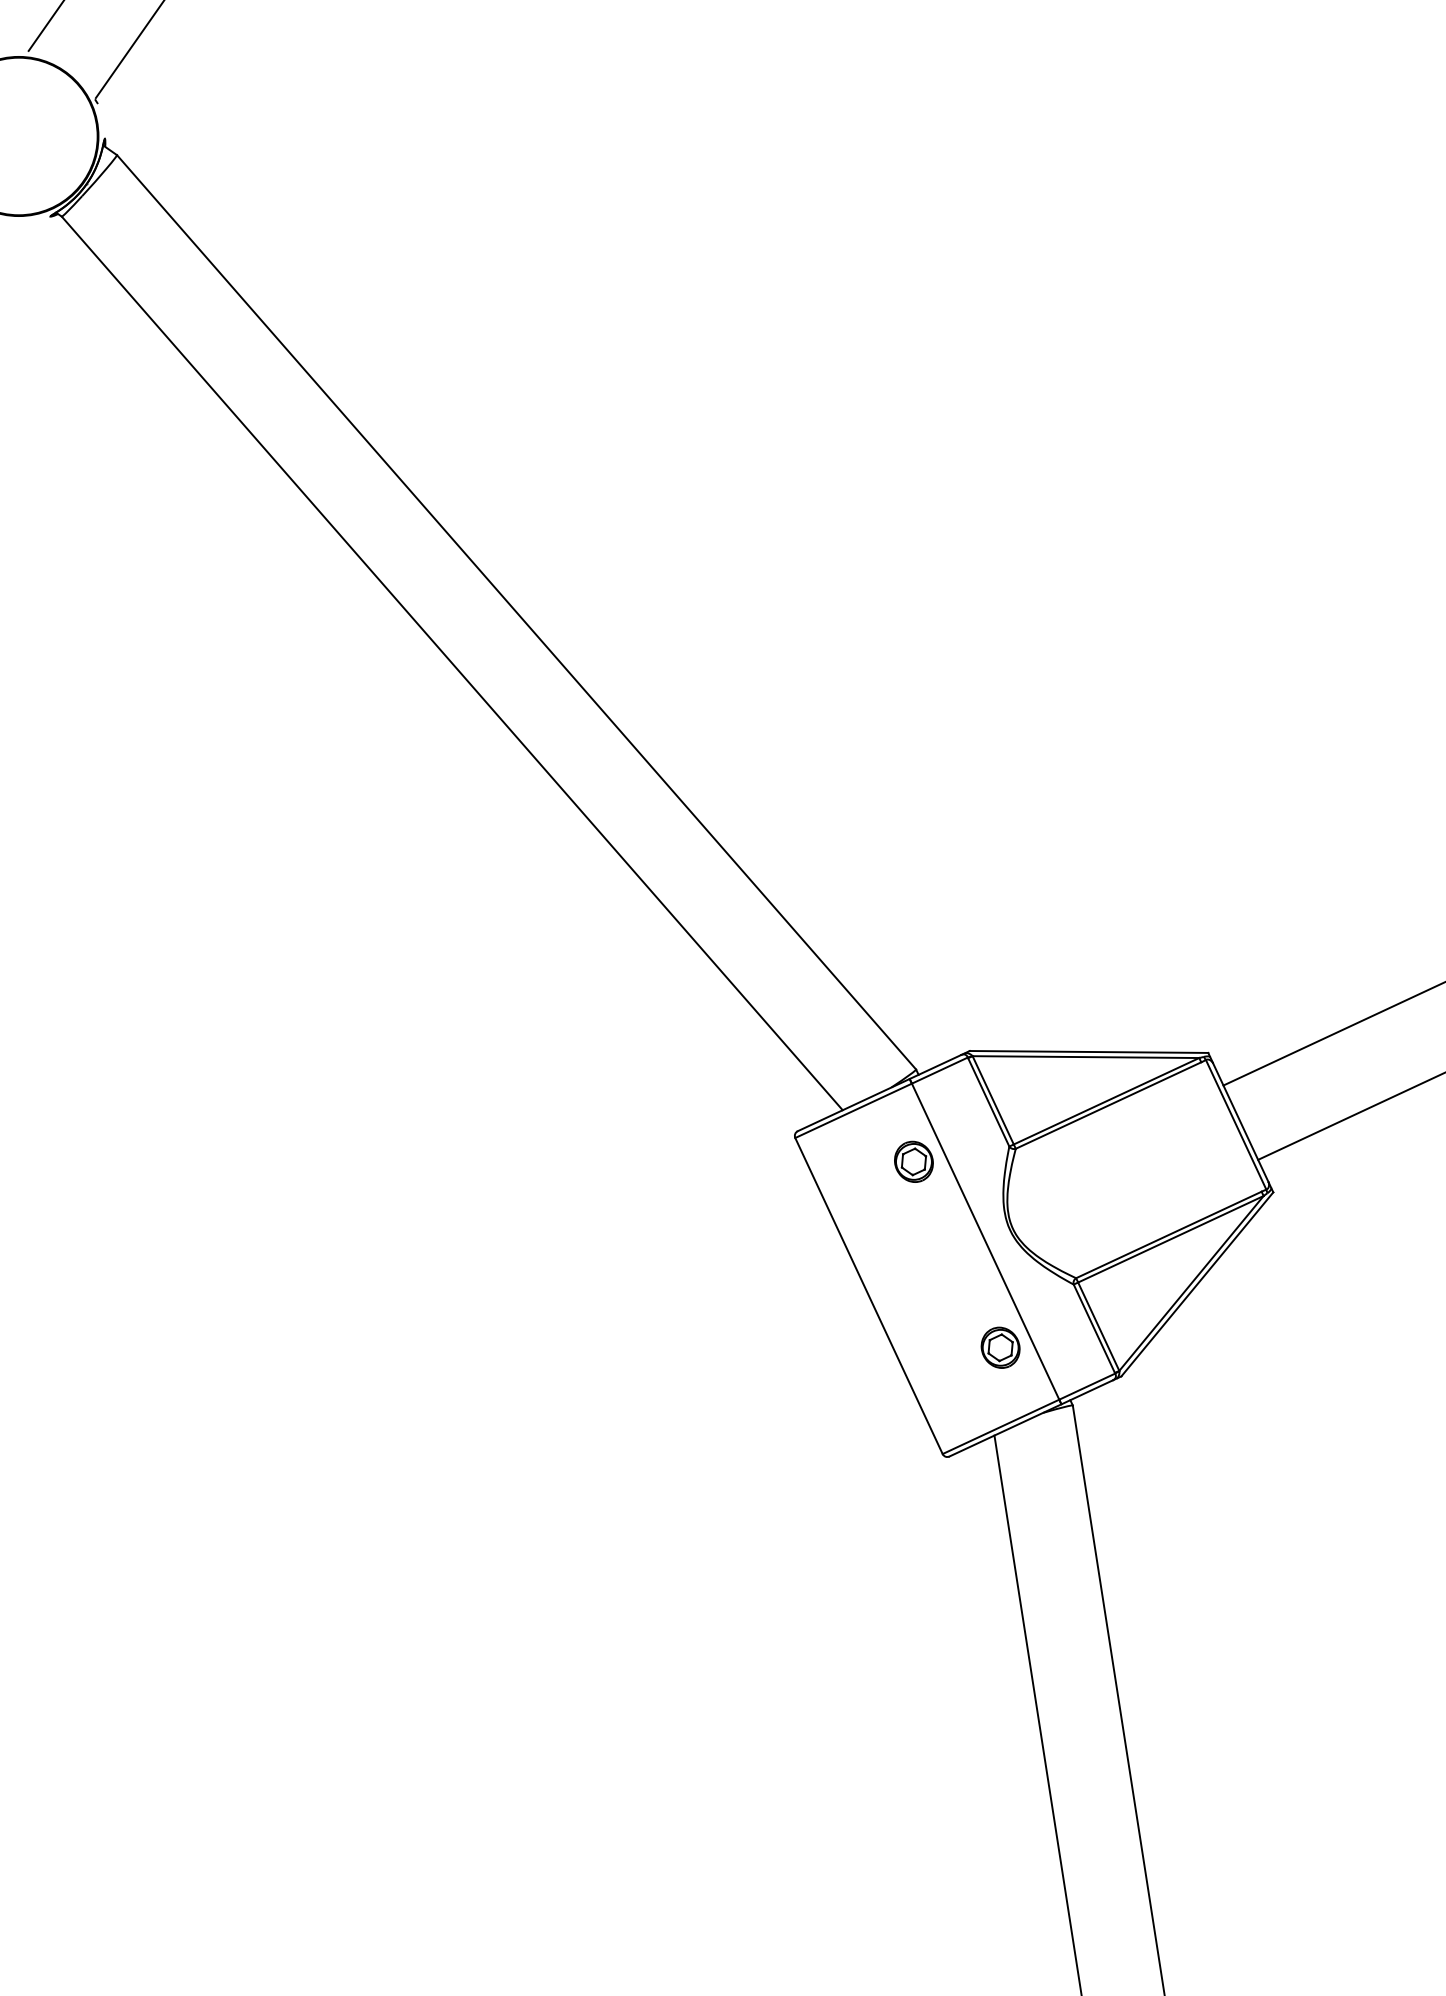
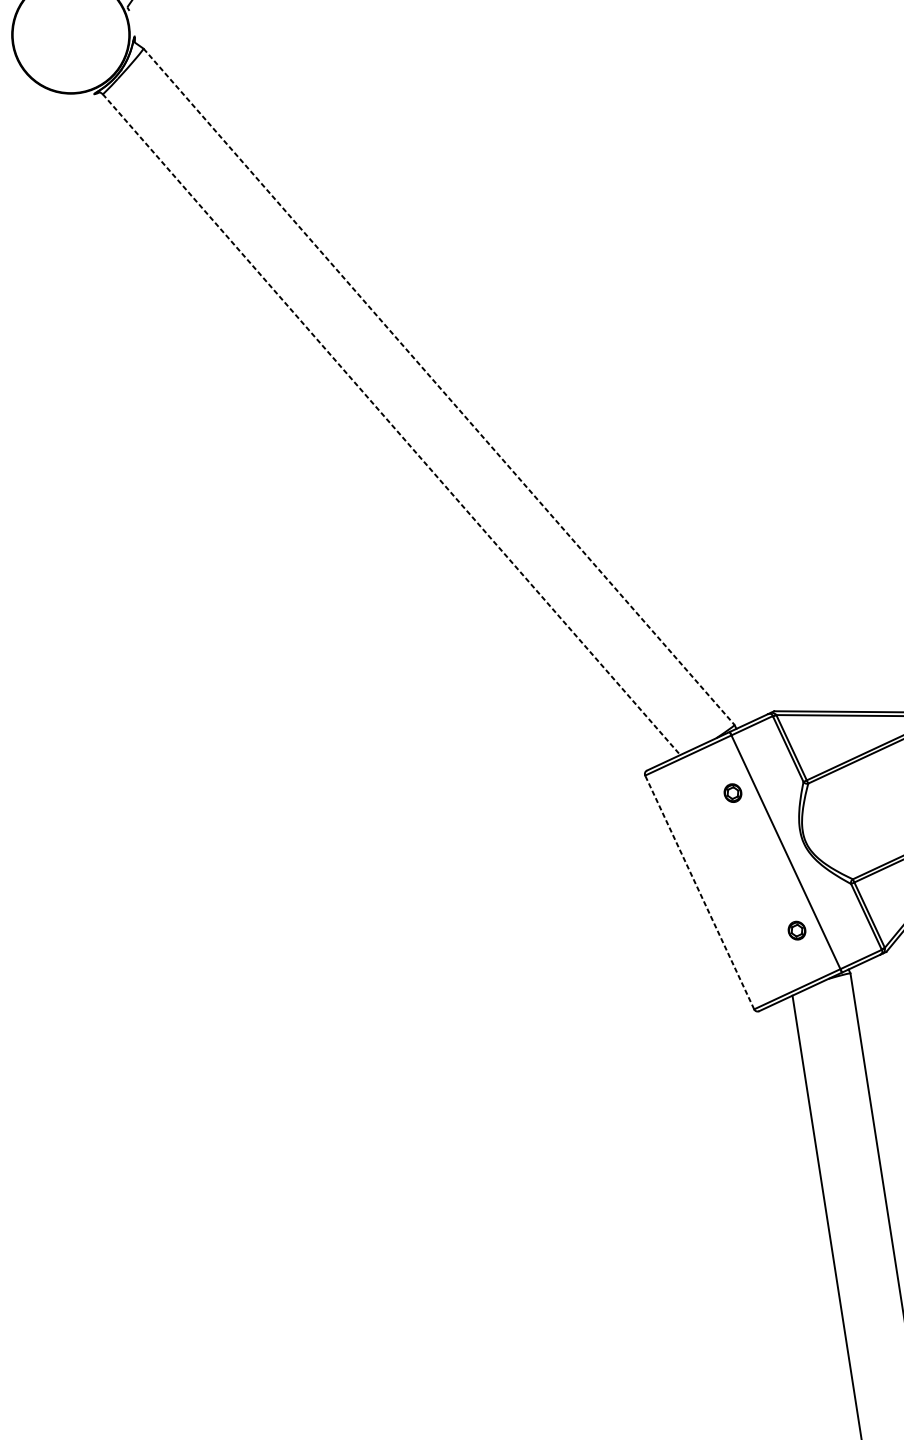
line: (516, 612) -> (439, 386), solid -> dashed
line: (452, 663) -> (391, 424), solid -> dashed
part: (913, 1161) -> (732, 792), size x0.6
line: (868, 1295) -> (699, 892), solid -> dashed
part: (1000, 1347) -> (796, 930), size x0.6

